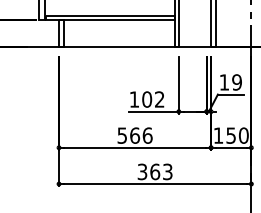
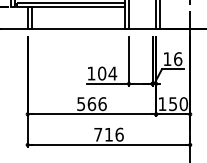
text: (237, 82) -> (178, 59), 19 -> 16
text: (159, 99) -> (112, 73), 102 -> 104
text: (154, 171) -> (108, 134), 363 -> 716

